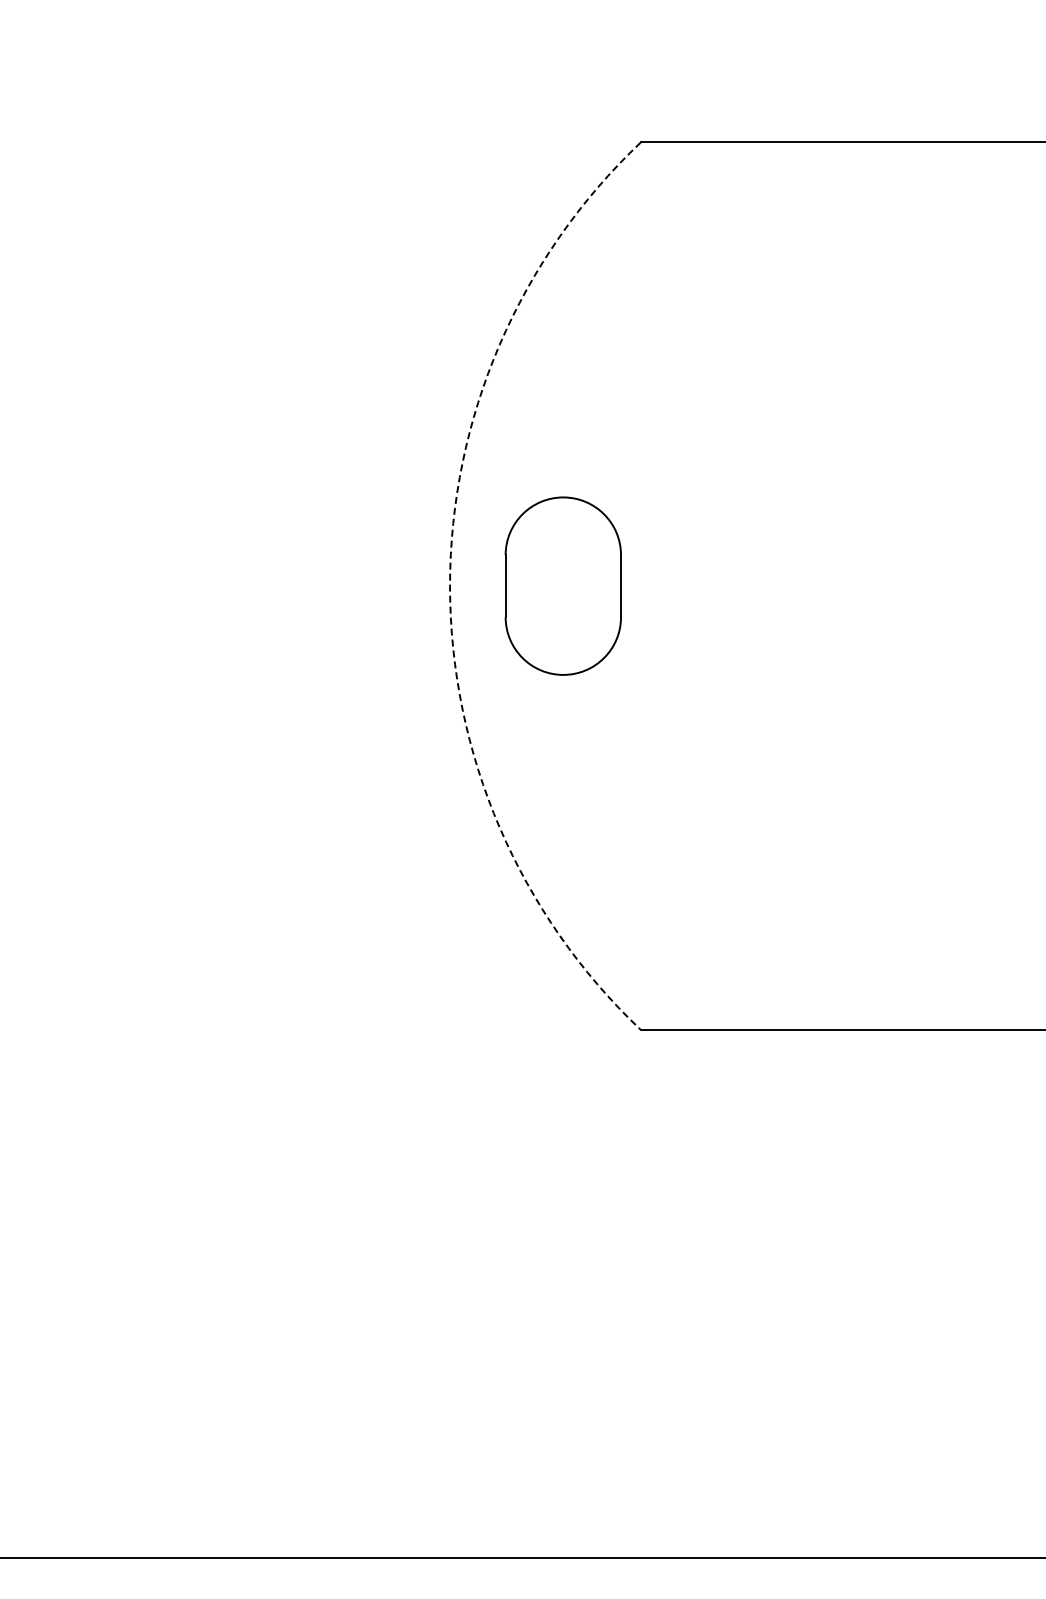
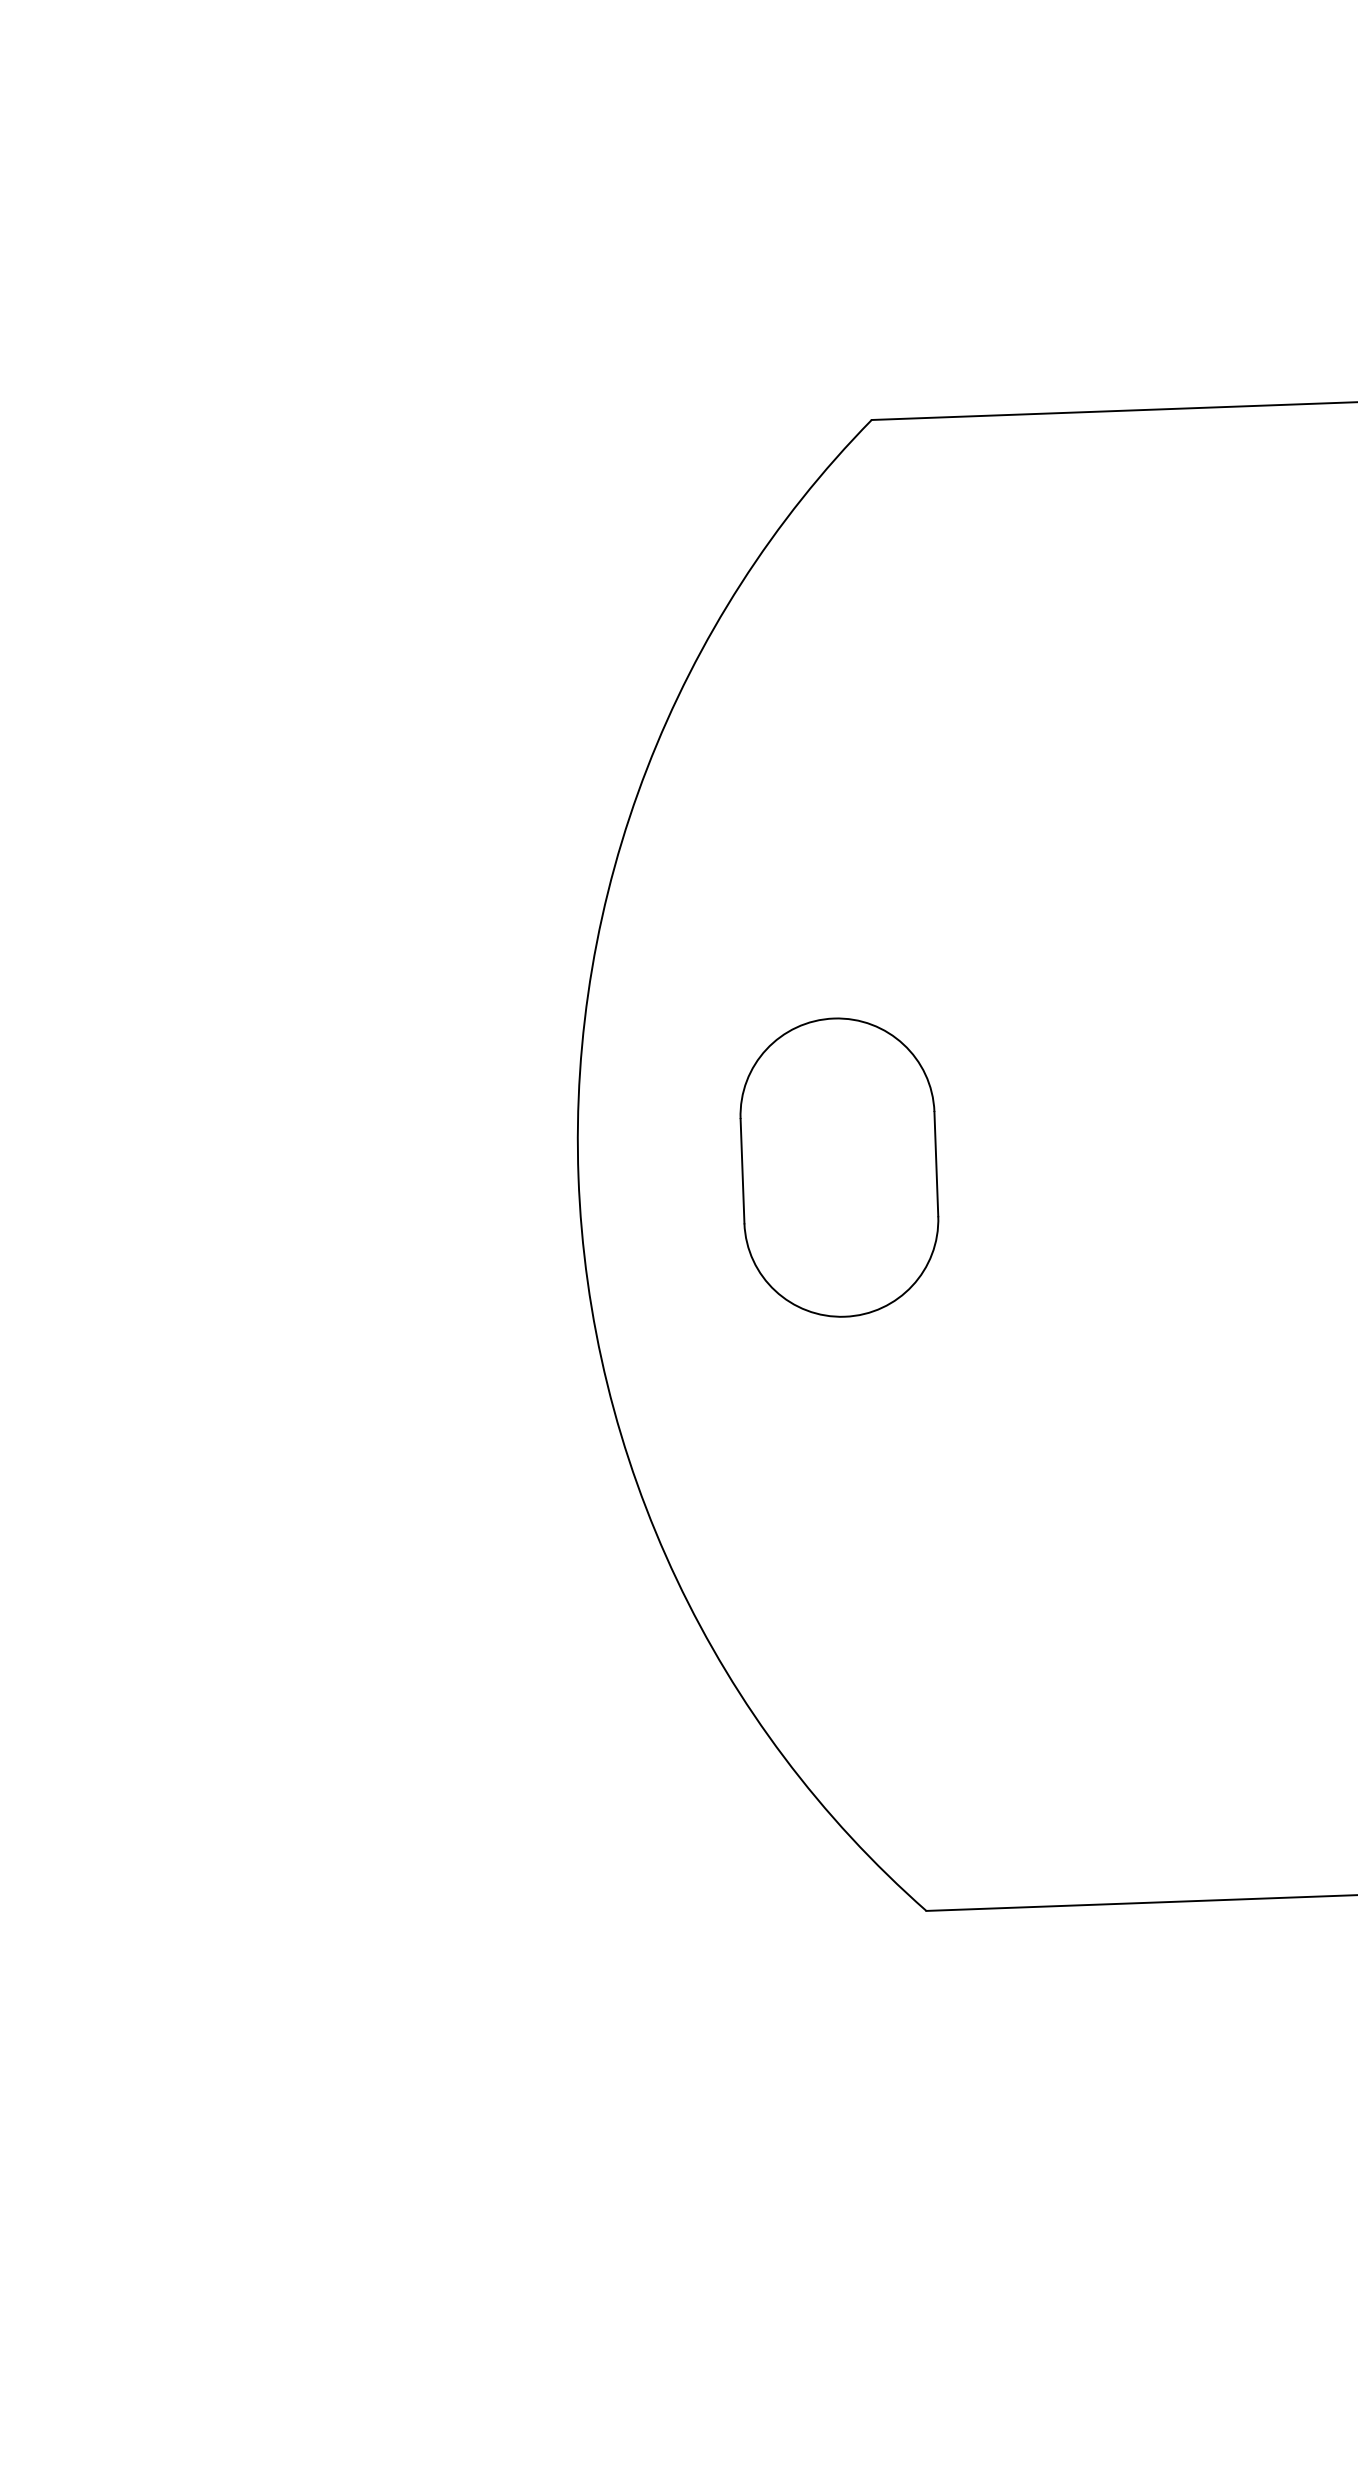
part: (562, 585) -> (837, 1166), moved
arc: (450, 586) -> (579, 1177), dashed -> solid

